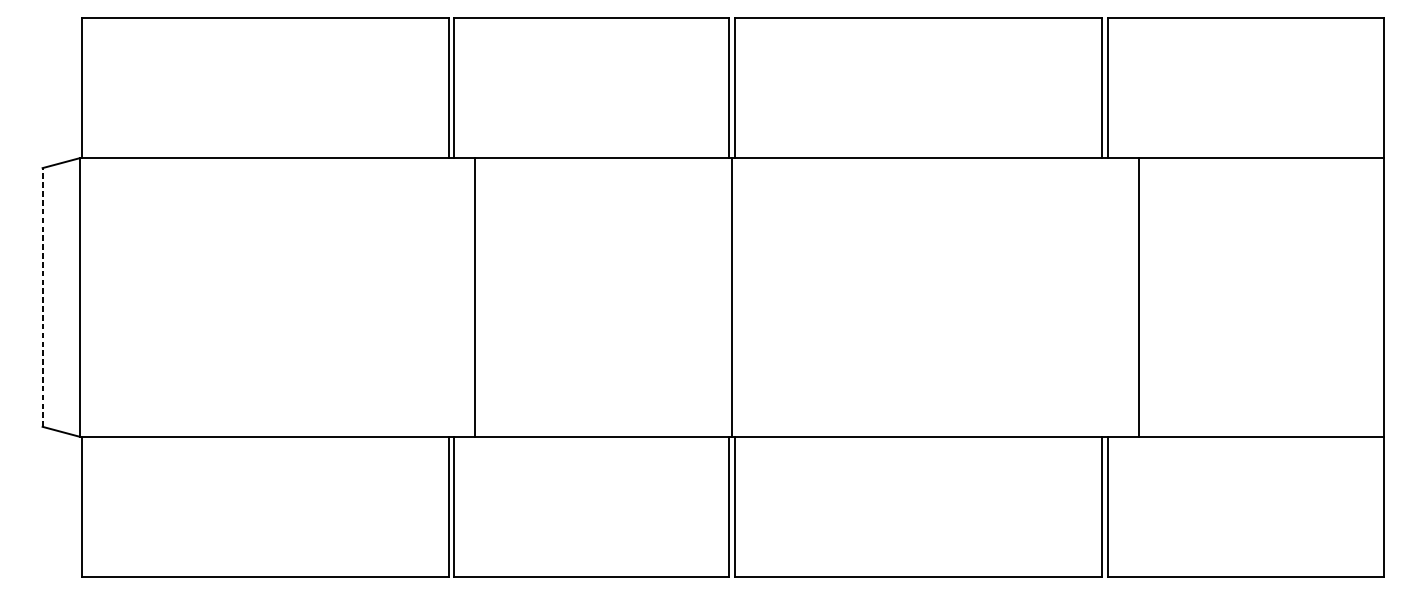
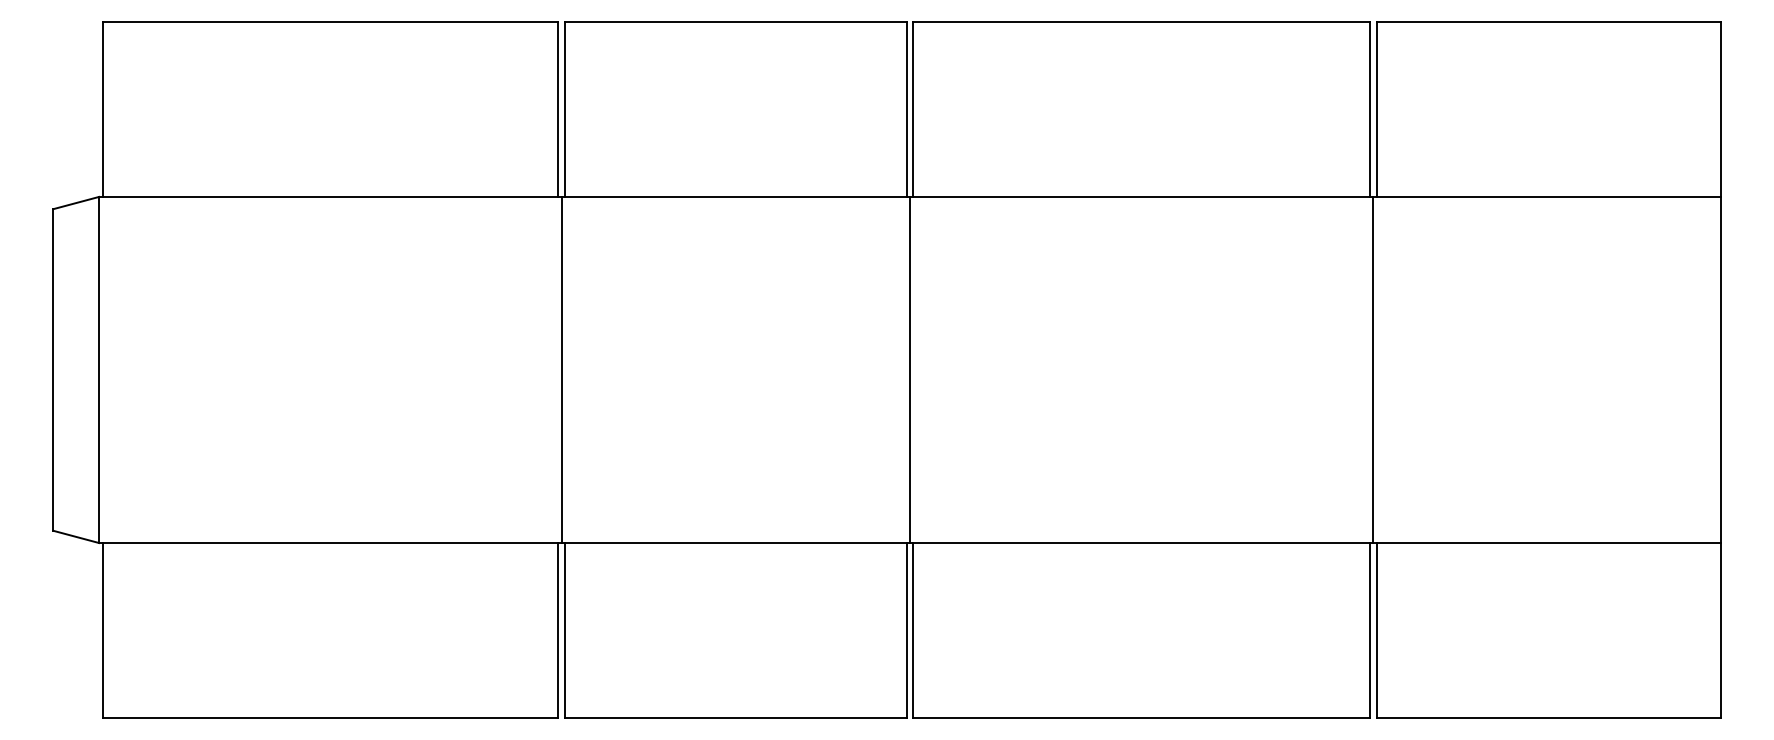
line: (42, 297) -> (53, 369), dashed -> solid
line: (474, 297) -> (561, 369), moved
line: (1138, 297) -> (1373, 369), moved

